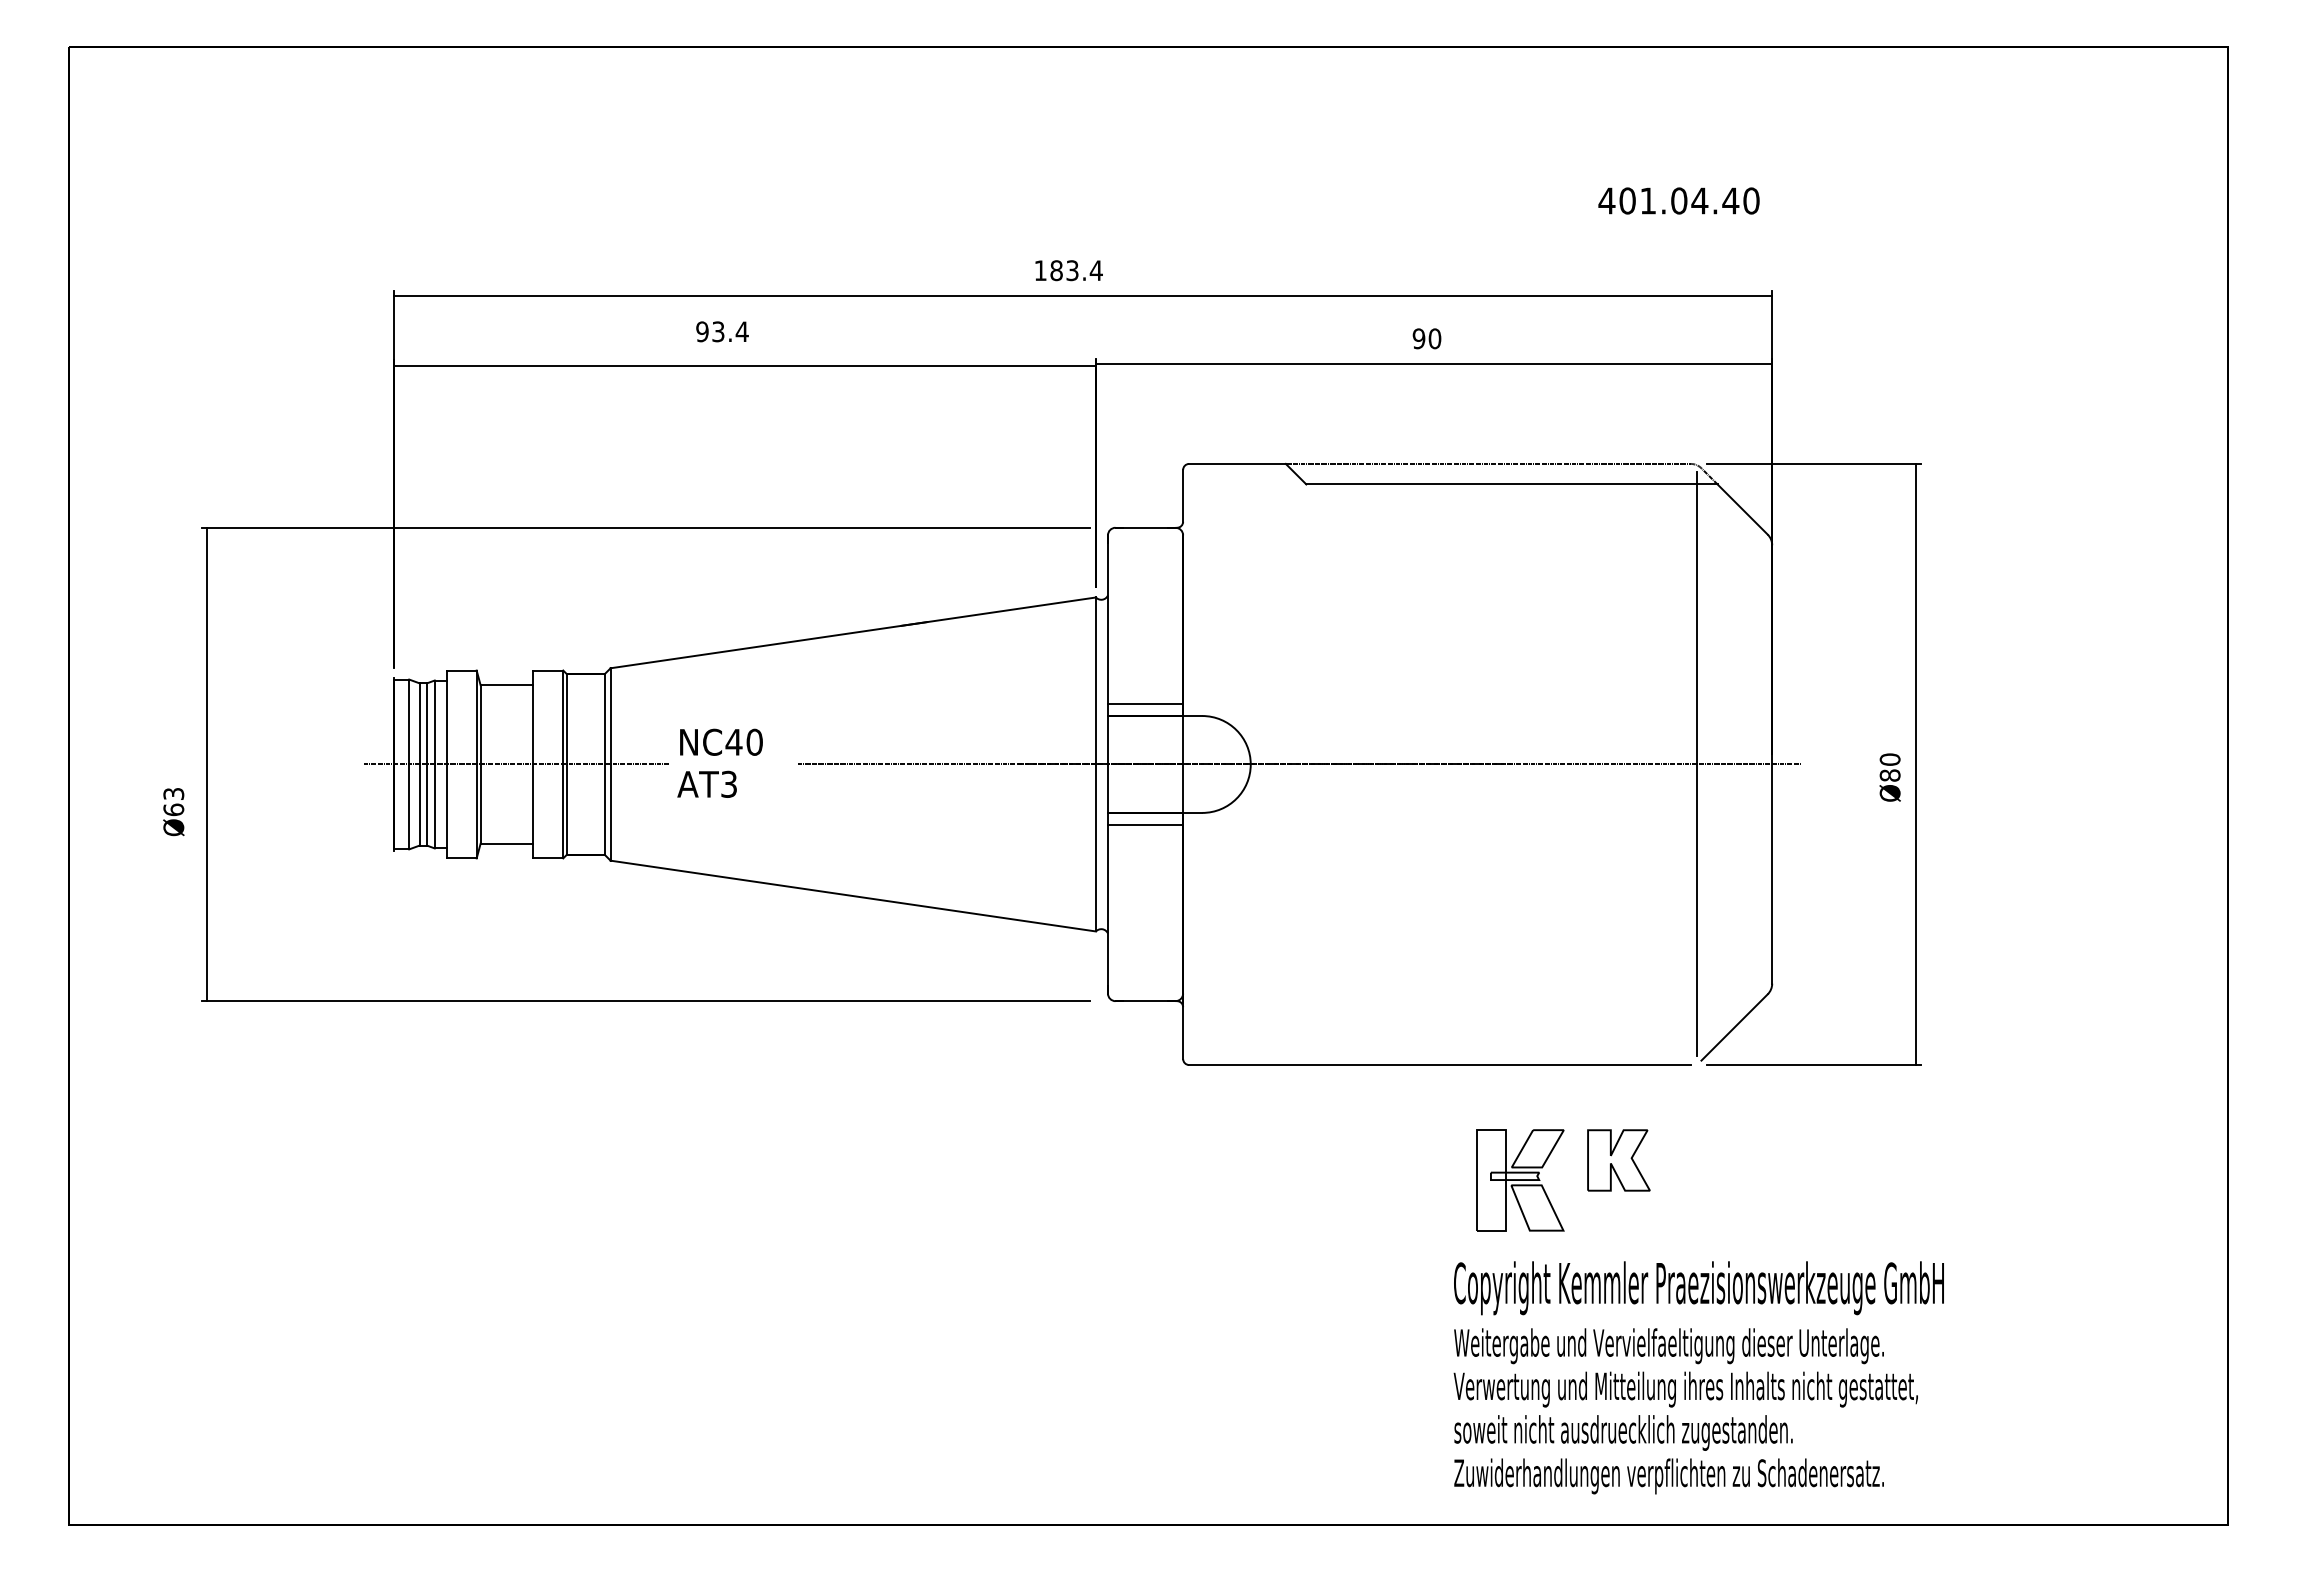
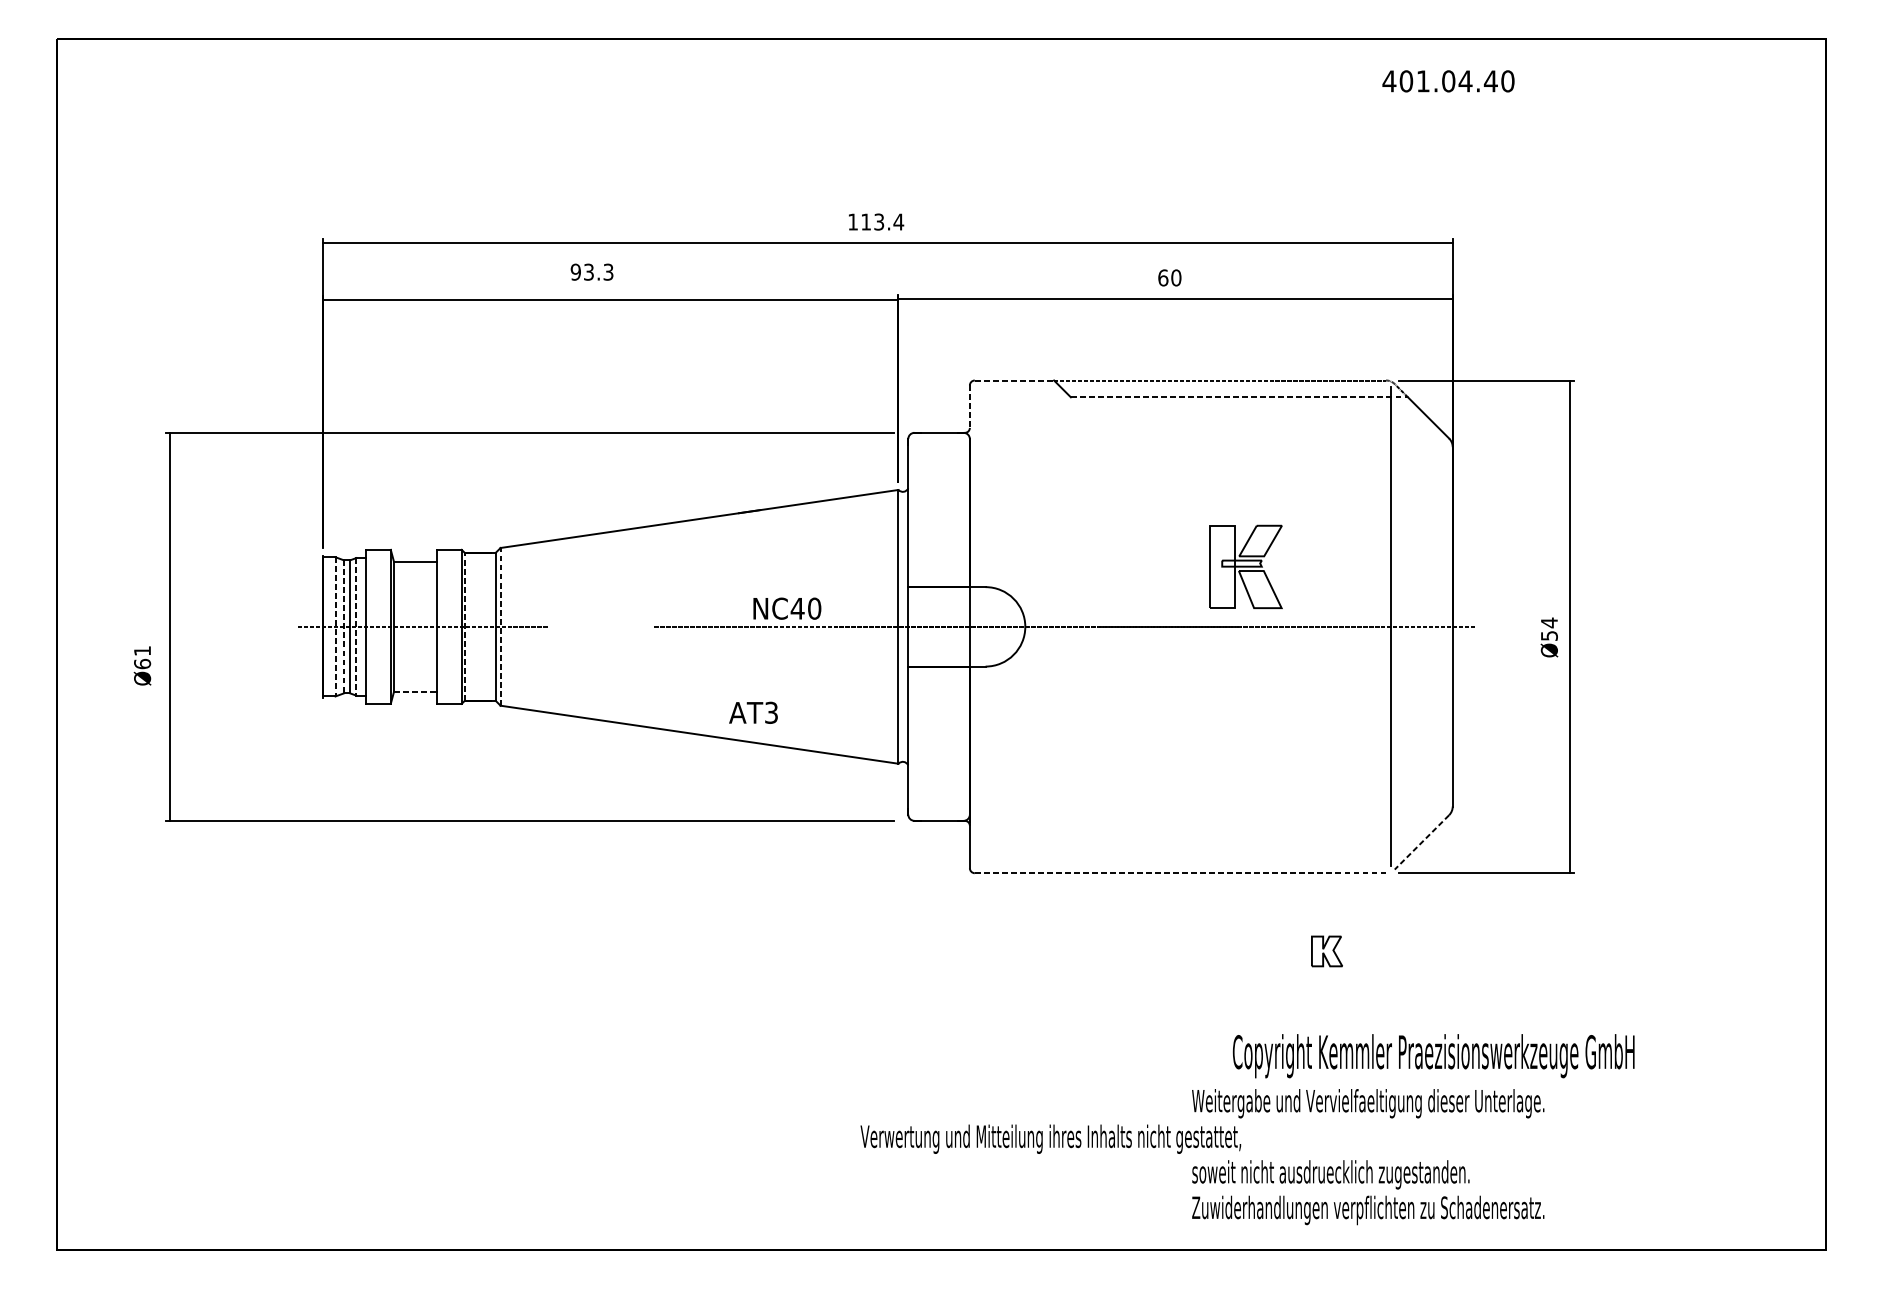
text: (1678, 200) -> (1448, 80), moved
text: (1056, 270) -> (866, 221), 183.4 -> 113.4
text: (741, 331) -> (607, 271), 93.4 -> 93.3
text: (1418, 338) -> (1162, 277), 90 -> 60
line: (1237, 463) -> (1014, 380), solid -> dashed
line: (1511, 484) -> (1239, 397), solid -> dashed
line: (1183, 495) -> (970, 406), solid -> dashed
line: (1145, 704) -> (939, 577), removed
text: (721, 741) -> (787, 608), moved
line: (567, 763) -> (465, 626), solid -> dashed
line: (610, 763) -> (500, 626), solid -> dashed
line: (409, 764) -> (335, 626), solid -> dashed
line: (419, 764) -> (343, 626), solid -> dashed
line: (434, 764) -> (356, 626), solid -> dashed
text: (1889, 767) -> (1548, 629), Ø80 -> Ø54
text: (706, 783) -> (752, 712), moved
text: (173, 793) -> (142, 650), Ø63 -> Ø61
line: (1145, 824) -> (939, 676), removed
line: (507, 843) -> (416, 691), solid -> dashed
line: (1734, 1027) -> (1421, 842), solid -> dashed
line: (1439, 1065) -> (1180, 873), solid -> dashed
part: (1618, 1160) -> (1326, 951), size x0.6
part: (1520, 1180) -> (1246, 567), moved
text: (1698, 1288) -> (1433, 1056), moved
text: (1685, 1389) -> (1050, 1139), moved

